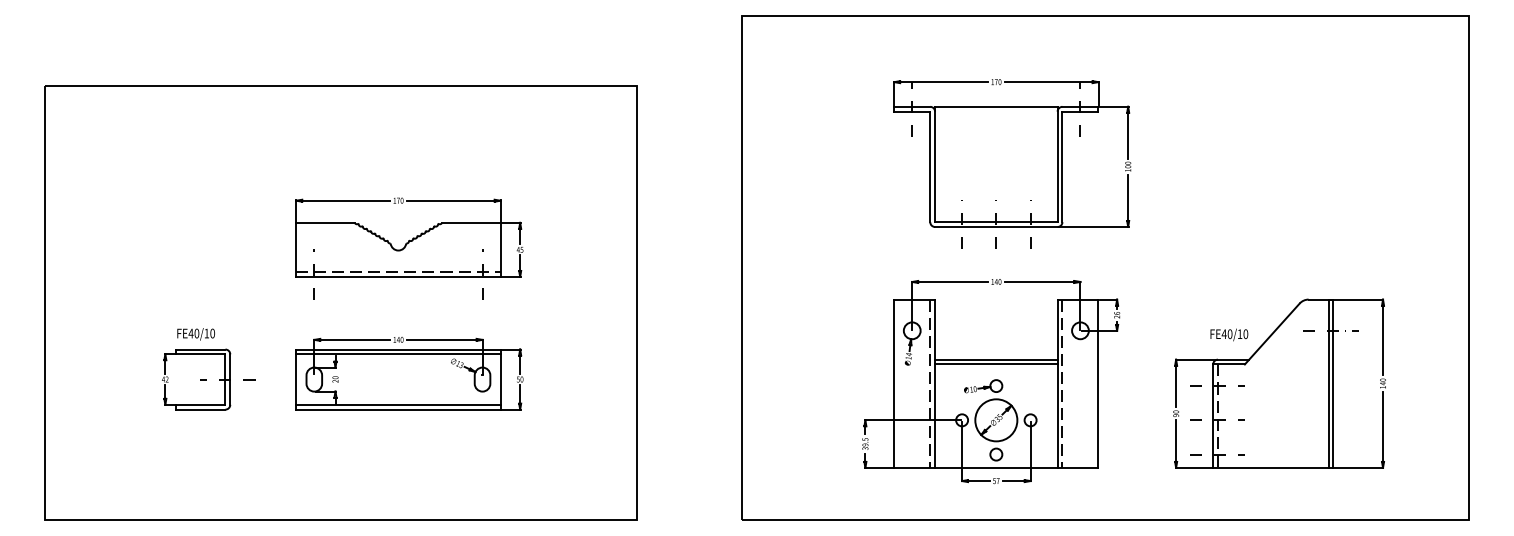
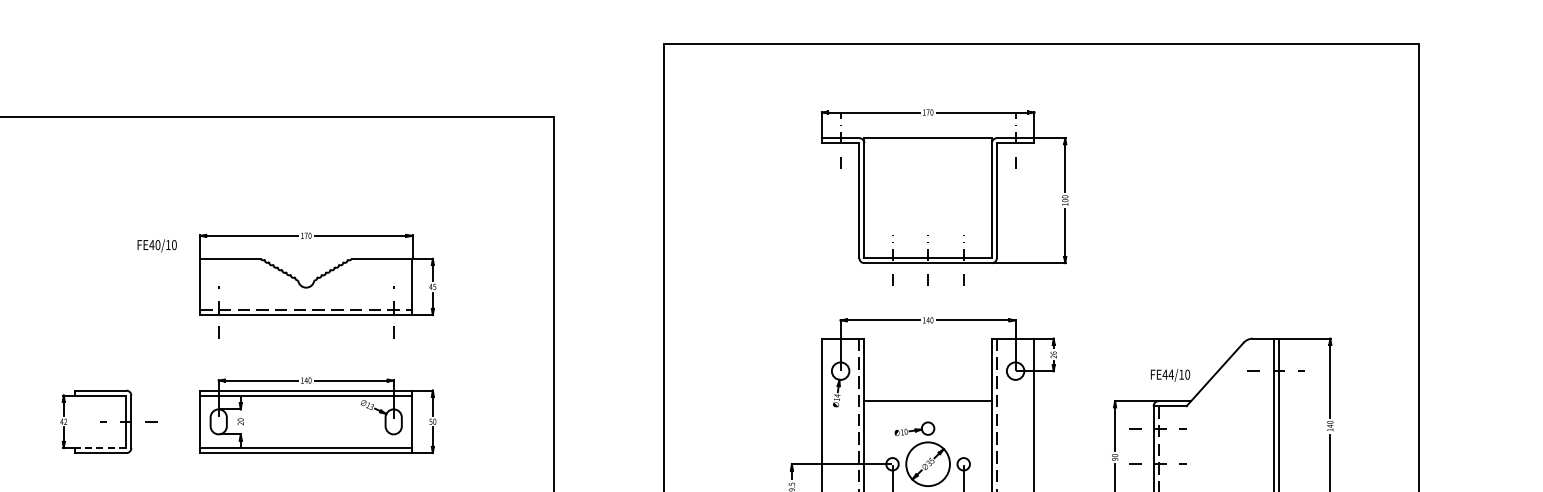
text: (195, 334) -> (156, 246), moved
text: (1229, 334) -> (1170, 374), FE40/10 -> FE44/10
line: (996, 364) -> (928, 406), removed
line: (200, 404) -> (100, 447), solid -> dashed

